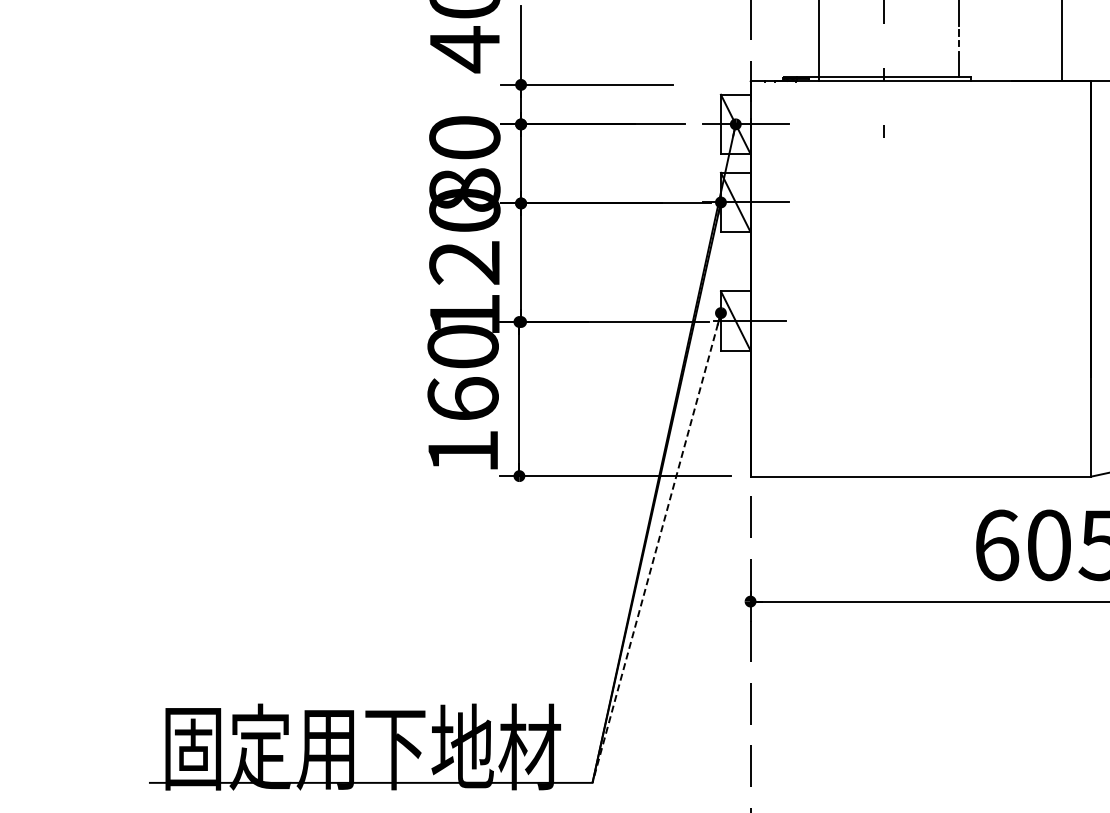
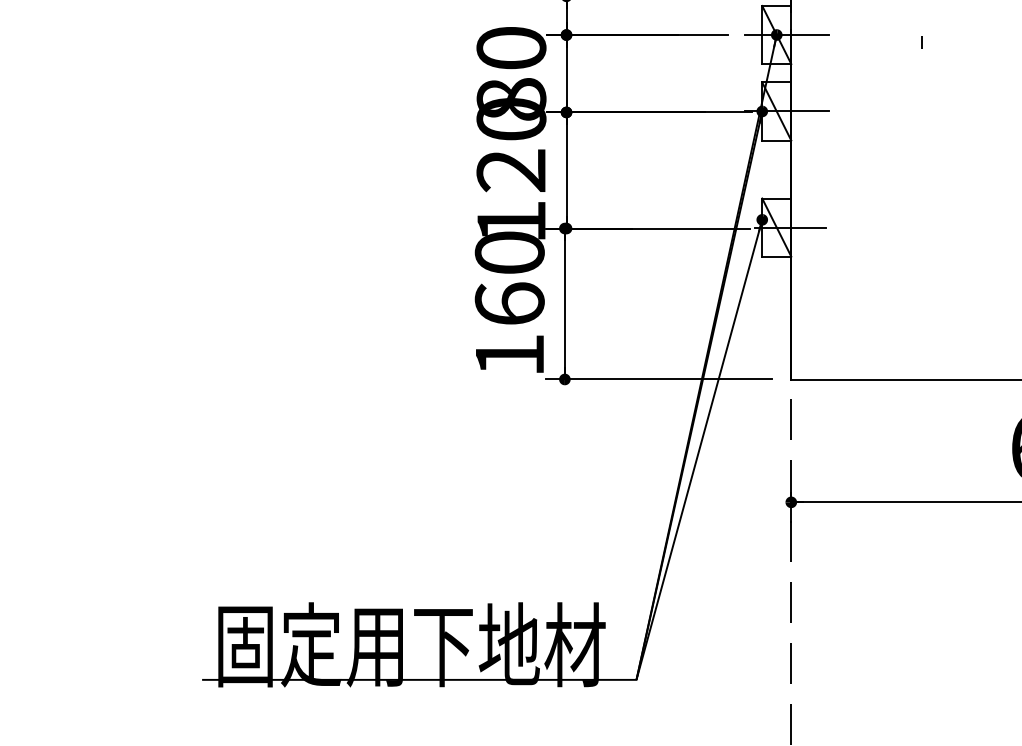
line: (656, 548) -> (699, 450), dashed -> solid

